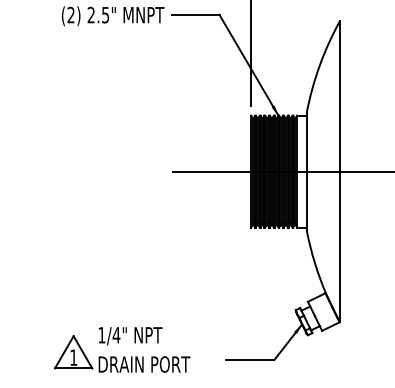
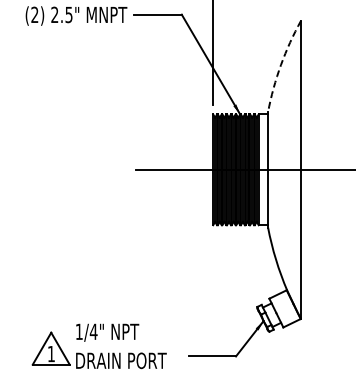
arc: (319, 65) -> (280, 64), solid -> dashed
part: (118, 343) -> (95, 339), moved

